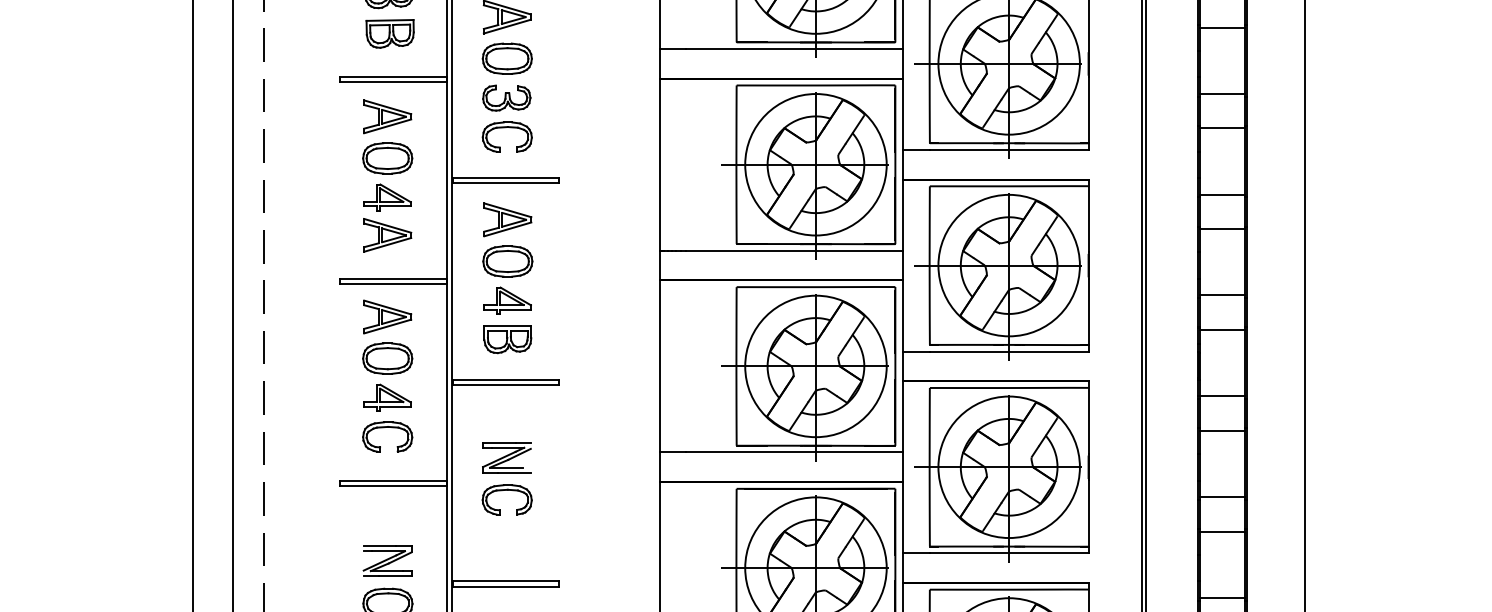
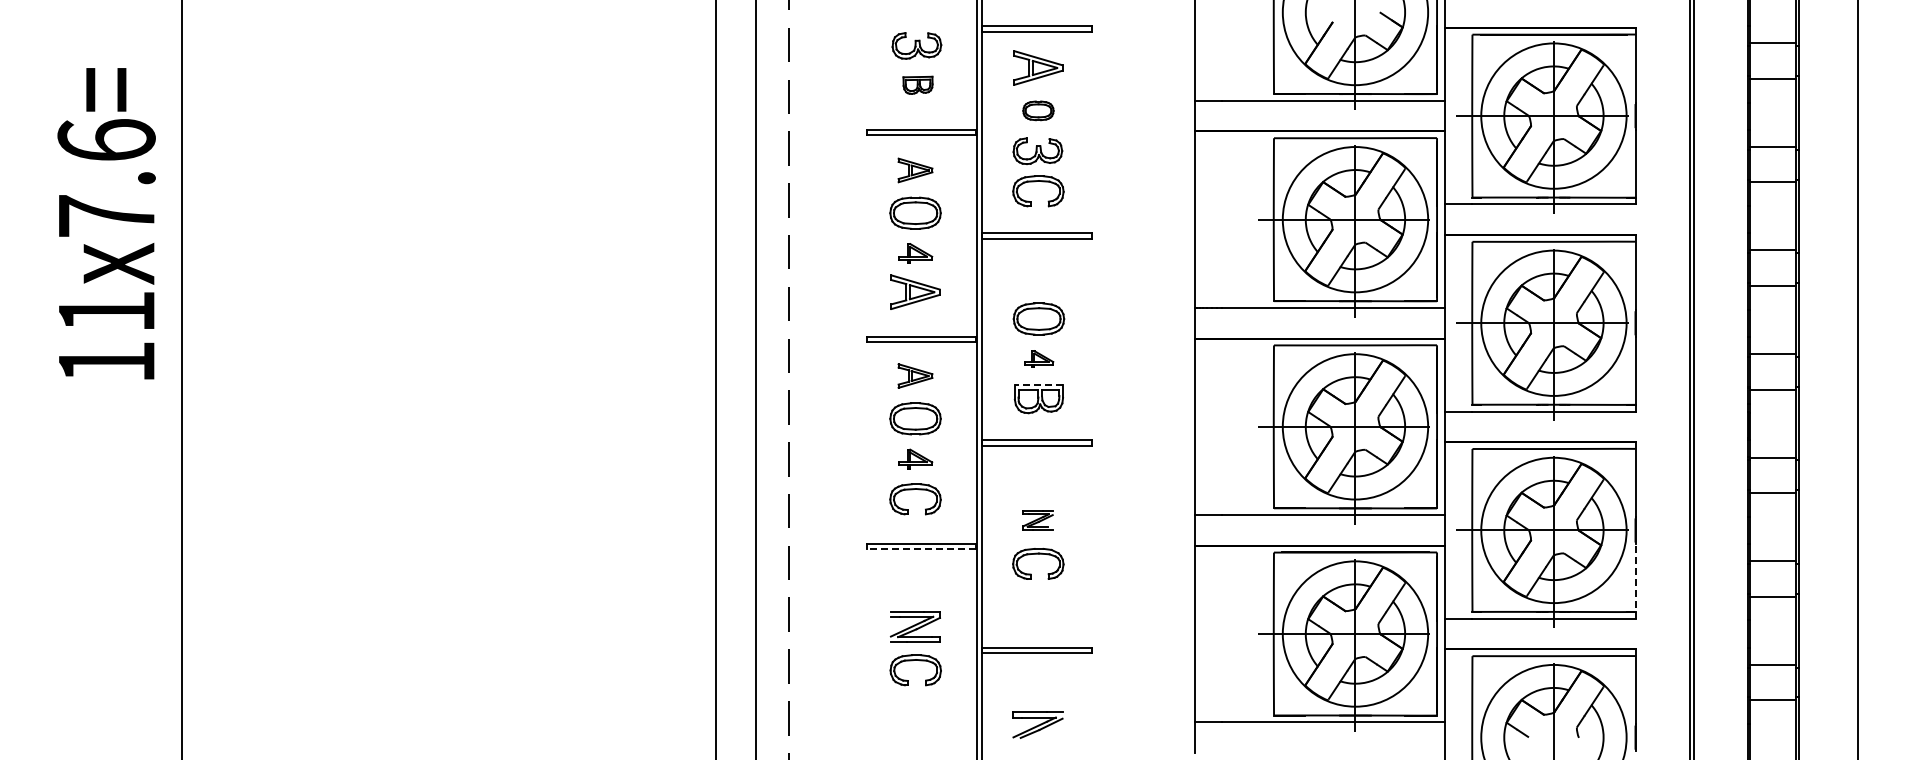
part: (389, 34) -> (917, 85), size x0.6
part: (507, 58) -> (1038, 110), size x0.6
part: (387, 116) -> (915, 170), size x0.7
part: (387, 197) -> (915, 253), size x0.7
part: (507, 220) -> (1038, 276), removed
part: (507, 299) -> (1038, 358), size x0.6
part: (387, 316) -> (915, 375), size x0.7
line: (507, 326) -> (1038, 385), solid -> dashed
part: (387, 397) -> (915, 458), size x0.7
part: (506, 457) -> (1037, 520), size x0.6
line: (393, 485) -> (921, 549), solid -> dashed
line: (1088, 516) -> (1635, 580), solid -> dashed

